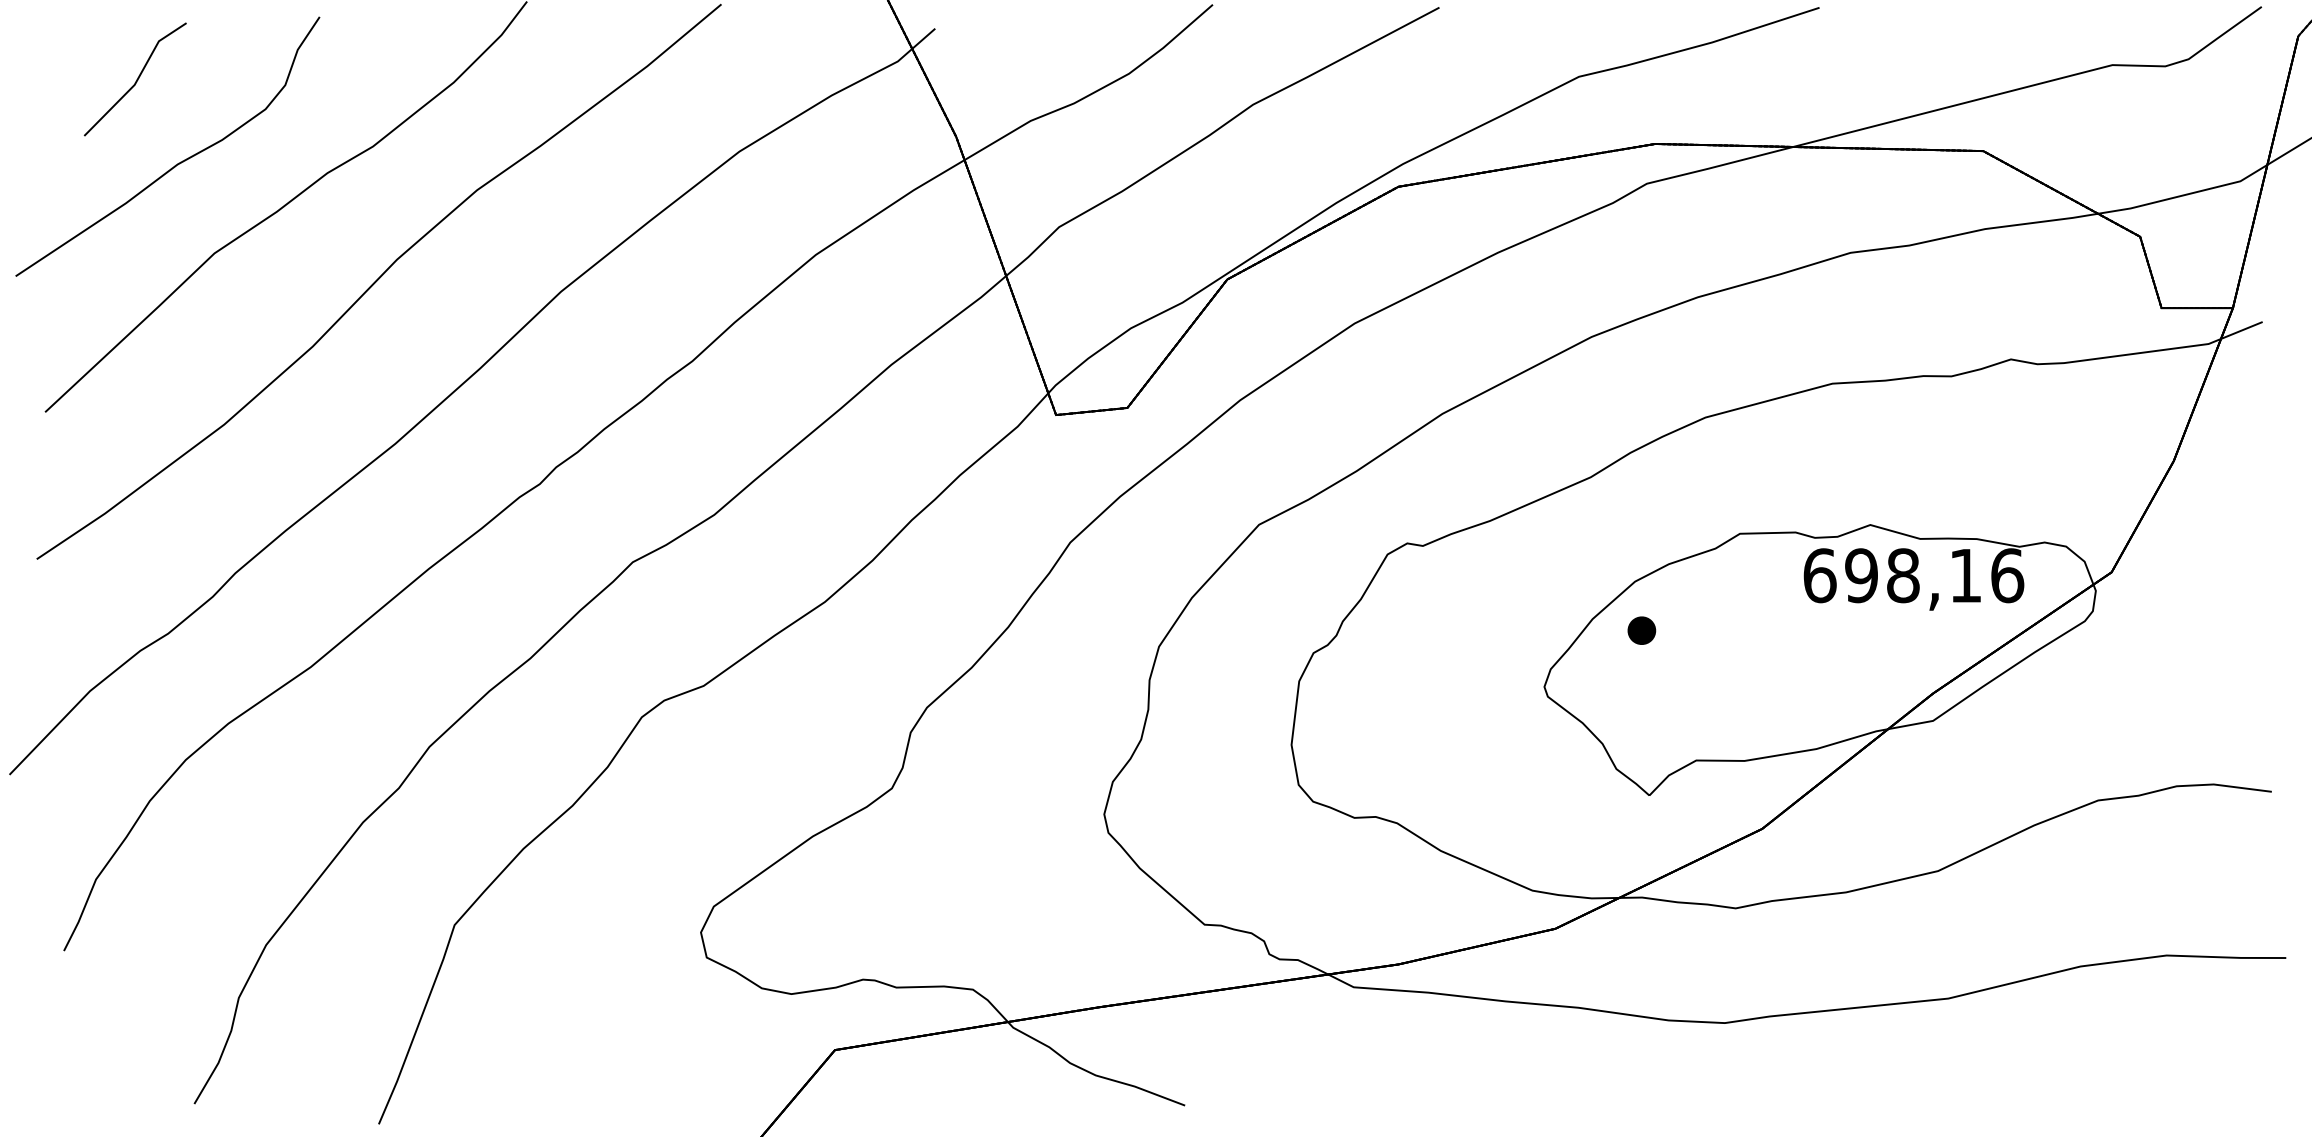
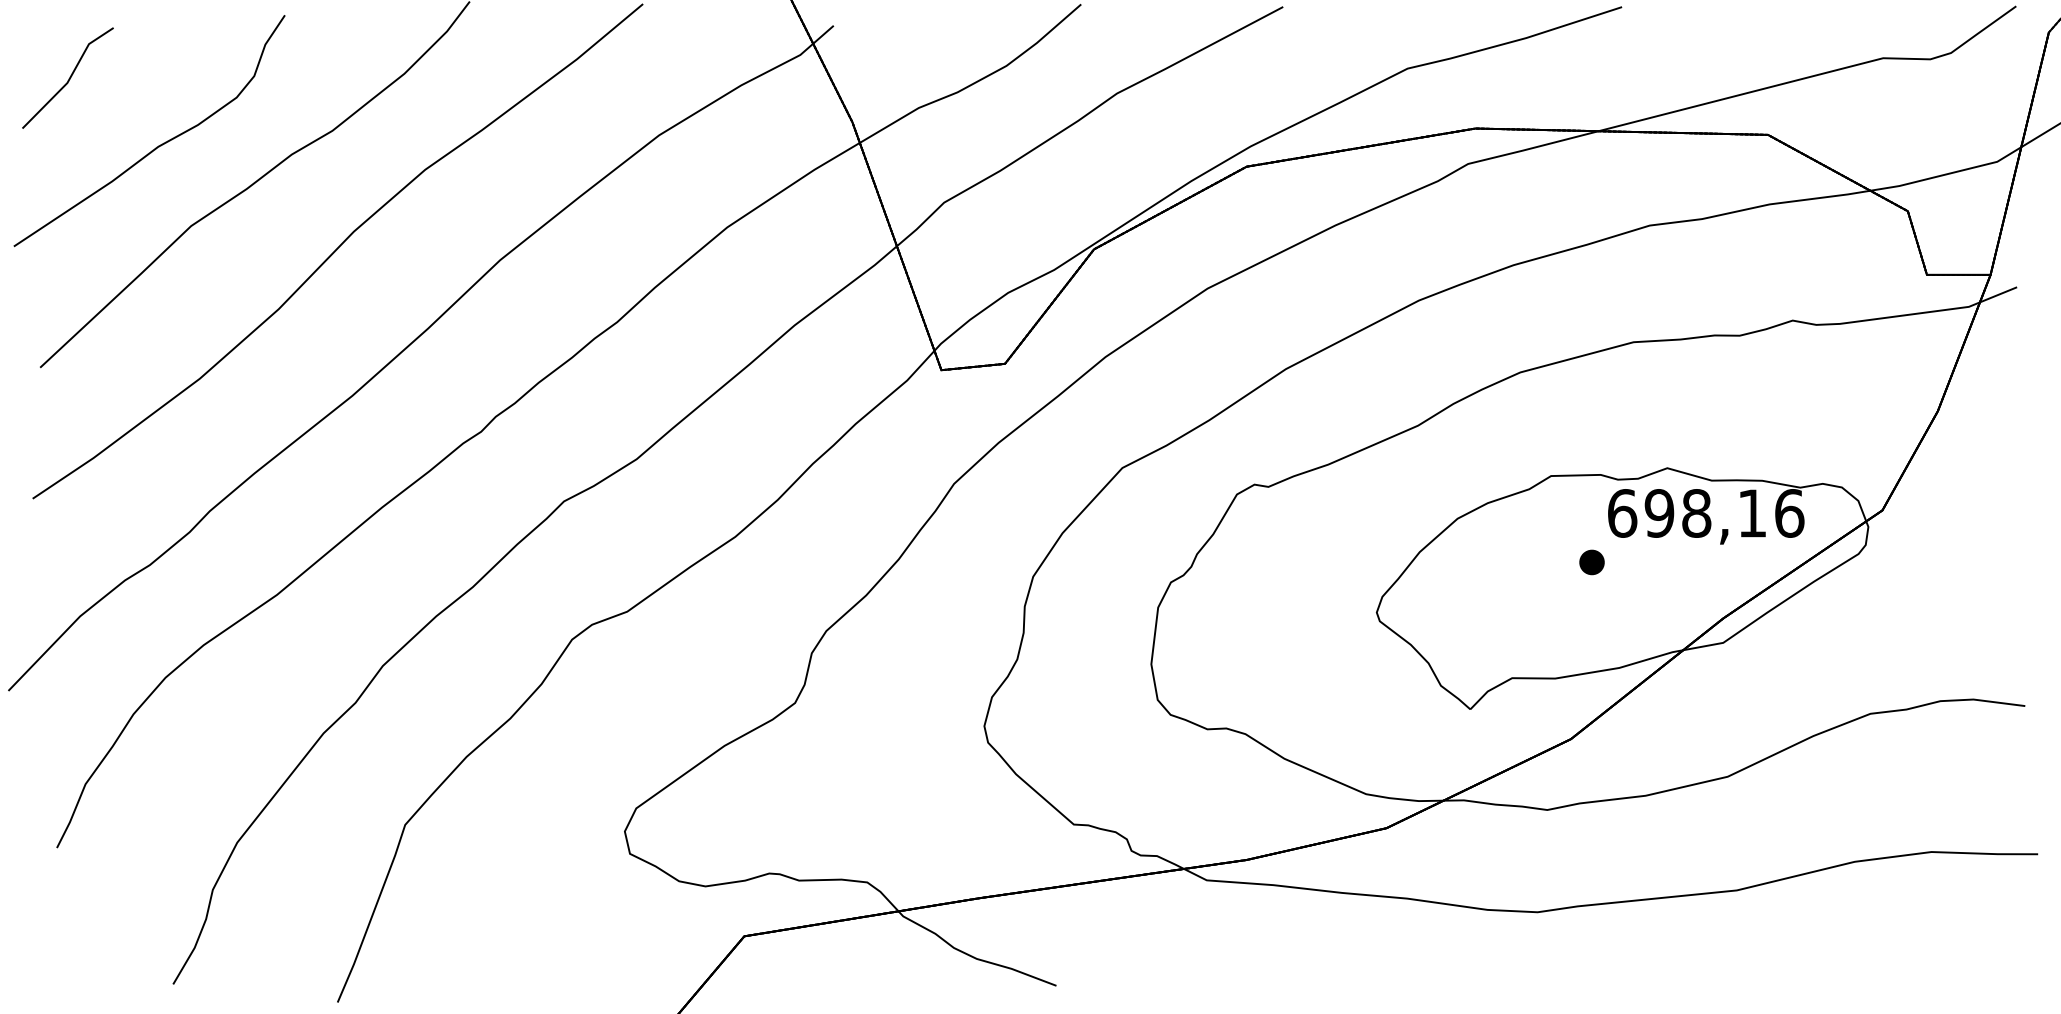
line: (136, 79) -> (69, 78), moved
part: (1641, 630) -> (1591, 562), moved

